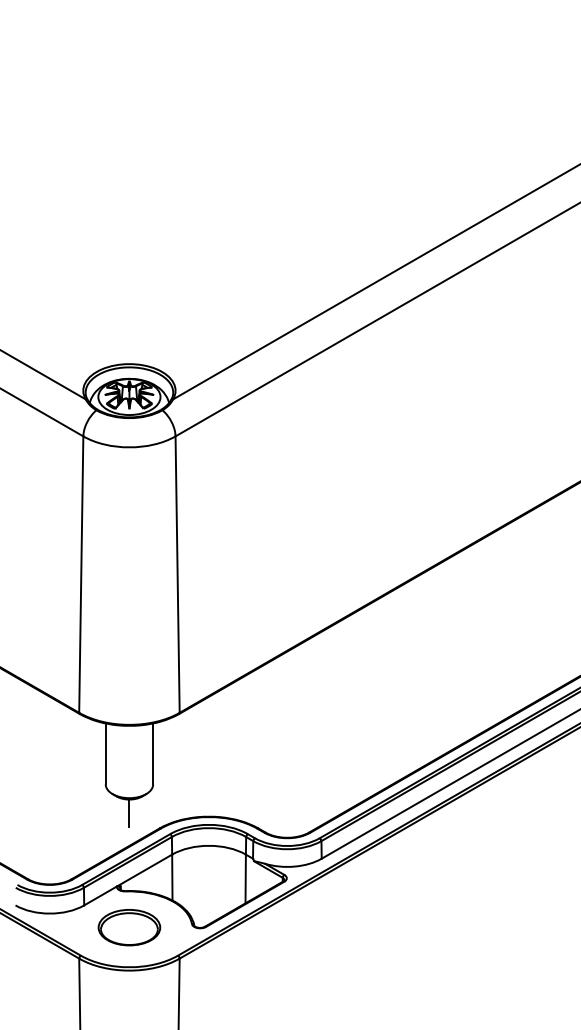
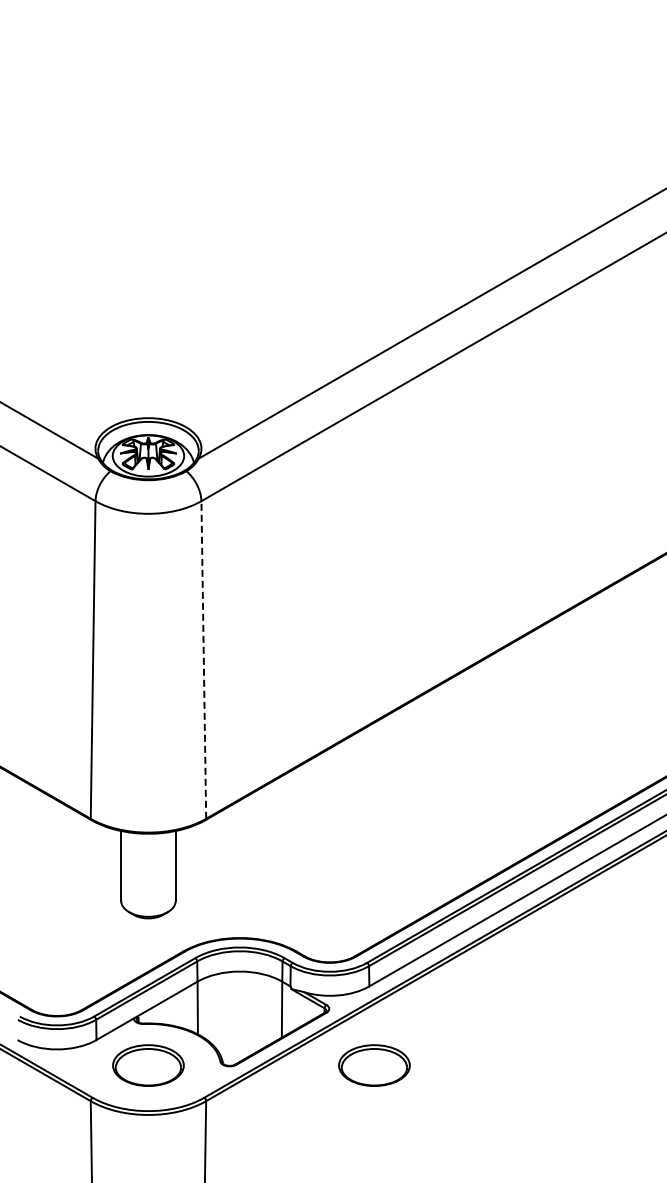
line: (177, 575) -> (203, 660), solid -> dashed
line: (129, 813) -> (148, 934), removed
part: (326, 927) -> (374, 1065), added

